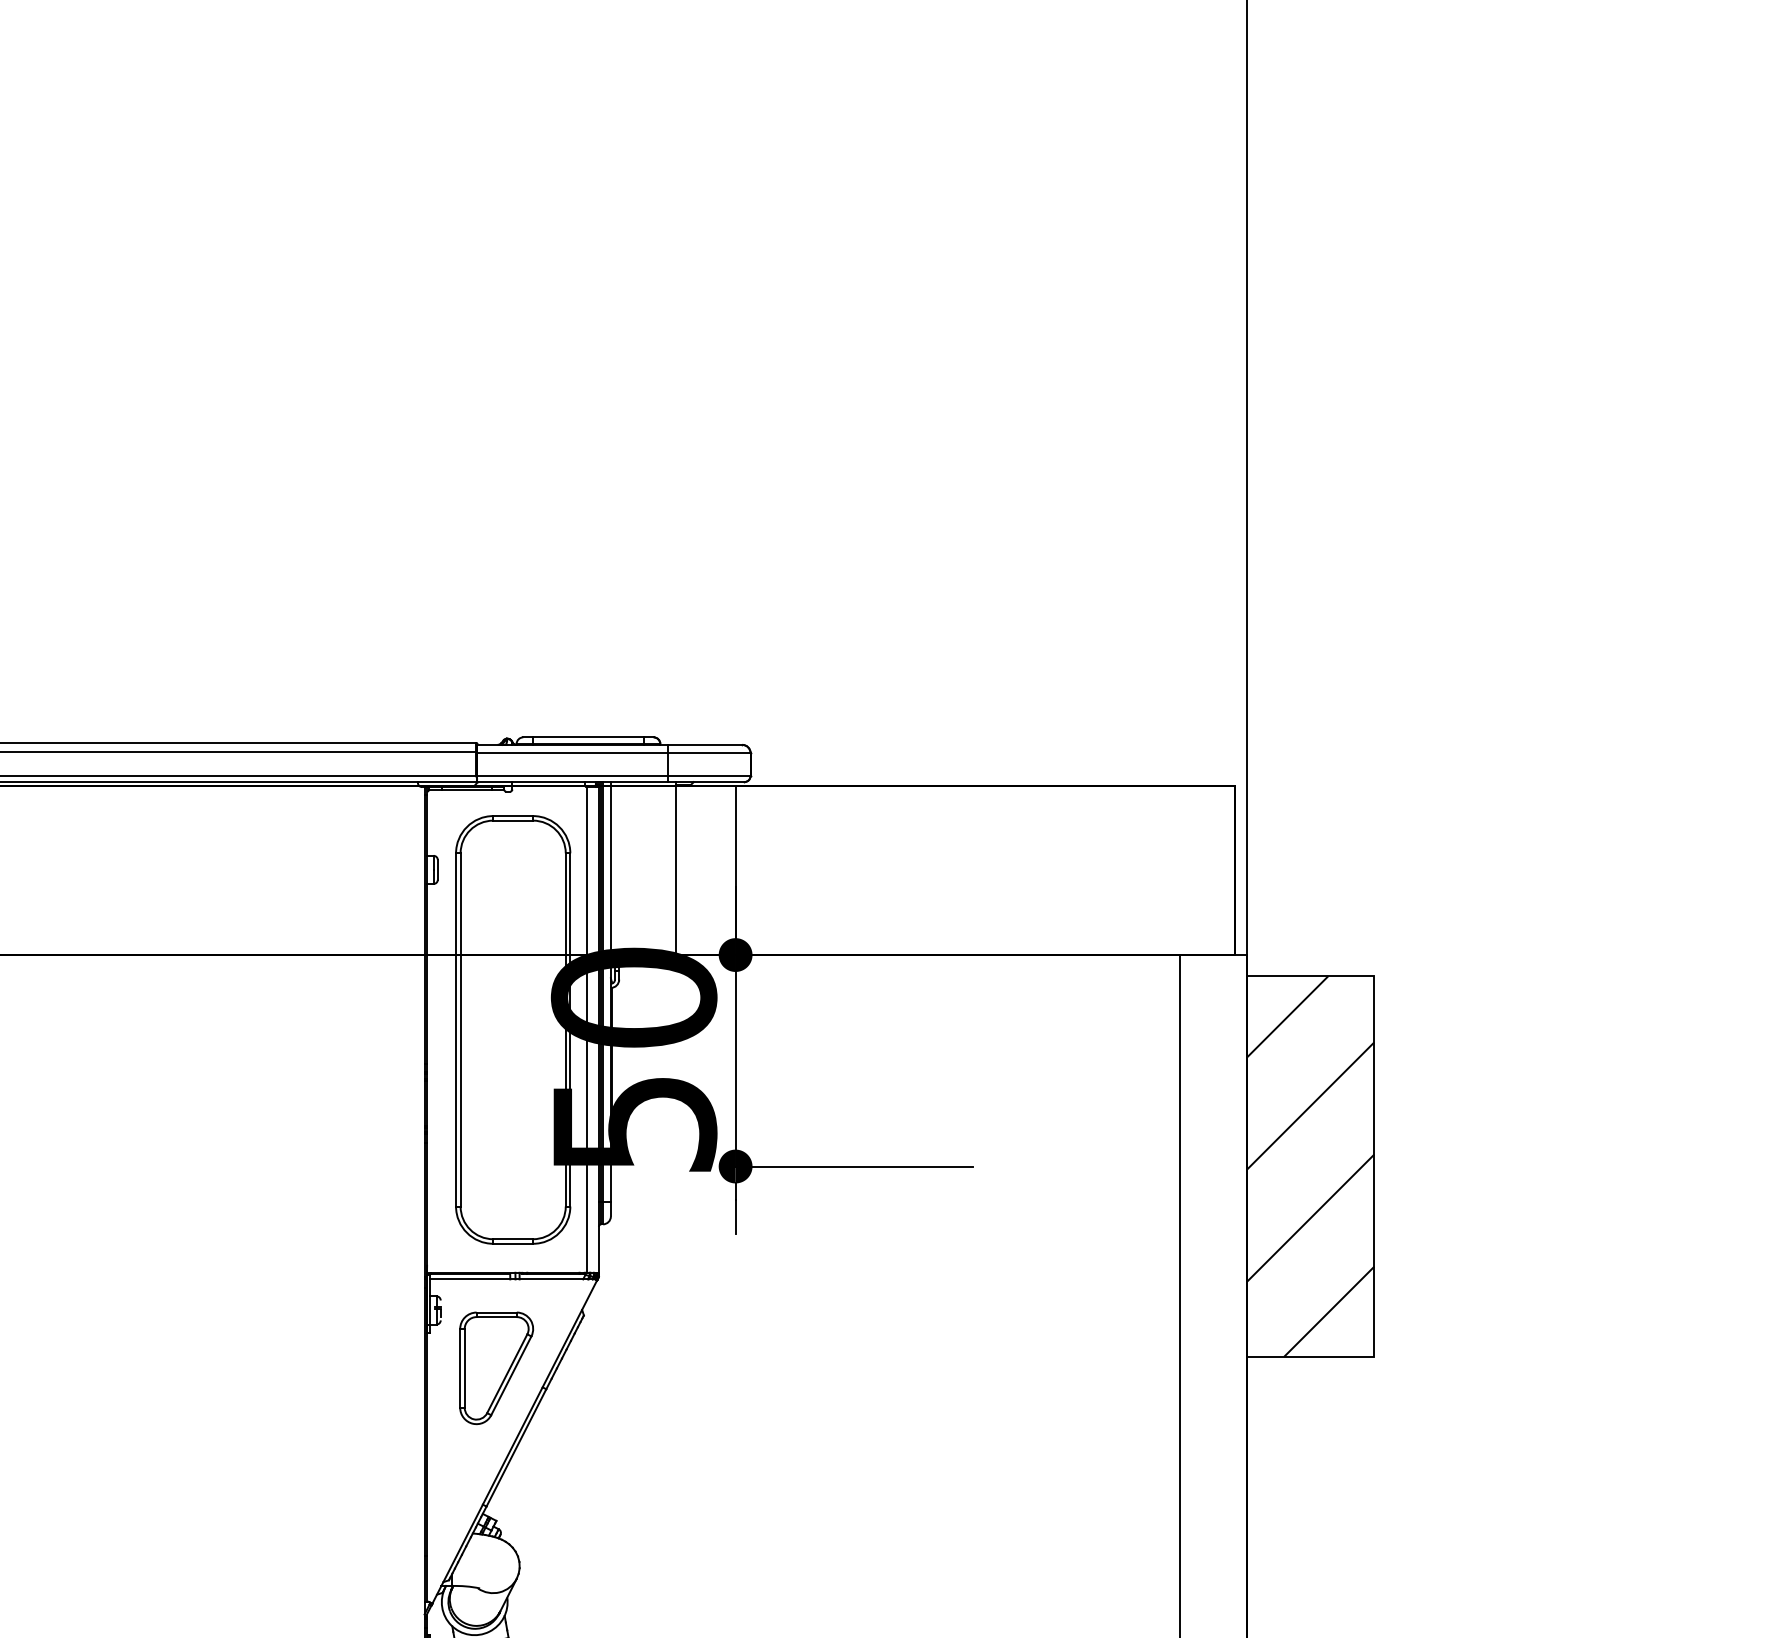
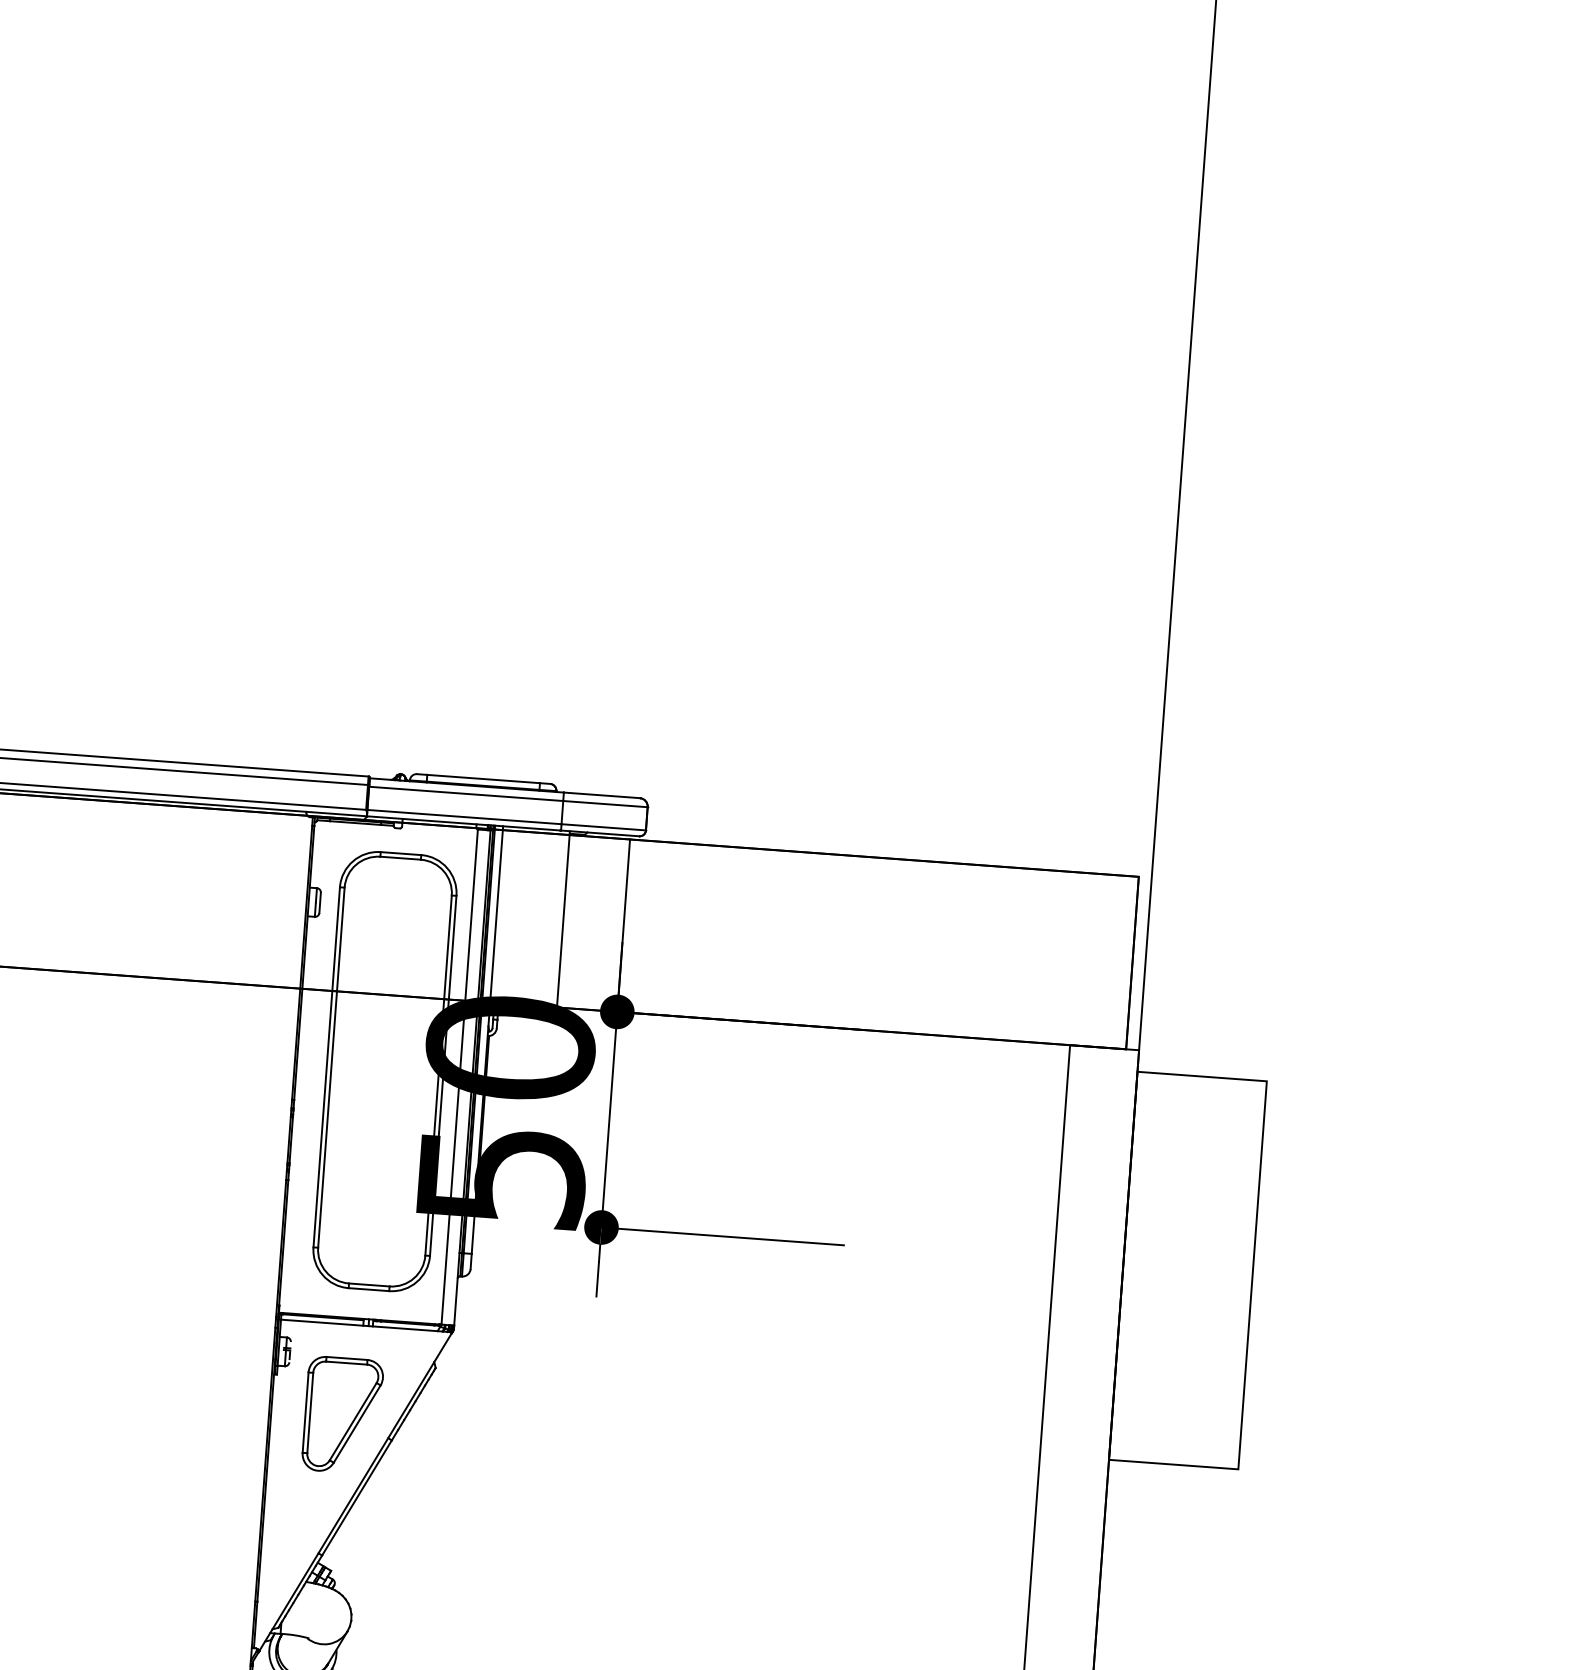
hatch: (1310, 1166) -> (1187, 1270), removed

